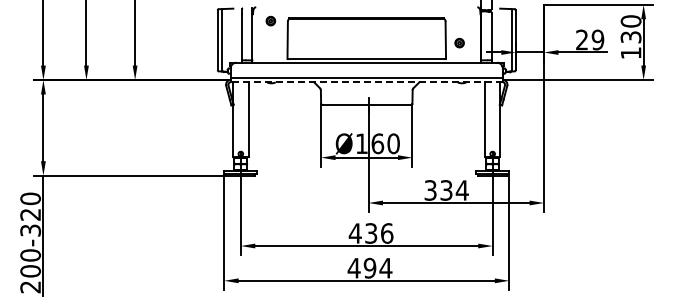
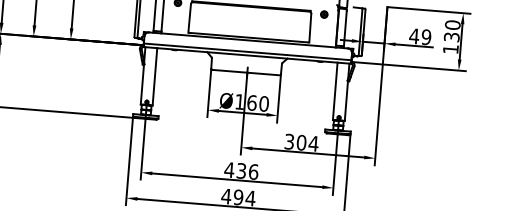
text: (581, 39) -> (413, 35), 29 -> 49
part: (459, 42) -> (324, 14), moved
line: (366, 82) -> (247, 55), dashed -> solid
text: (446, 190) -> (301, 142), 334 -> 304

